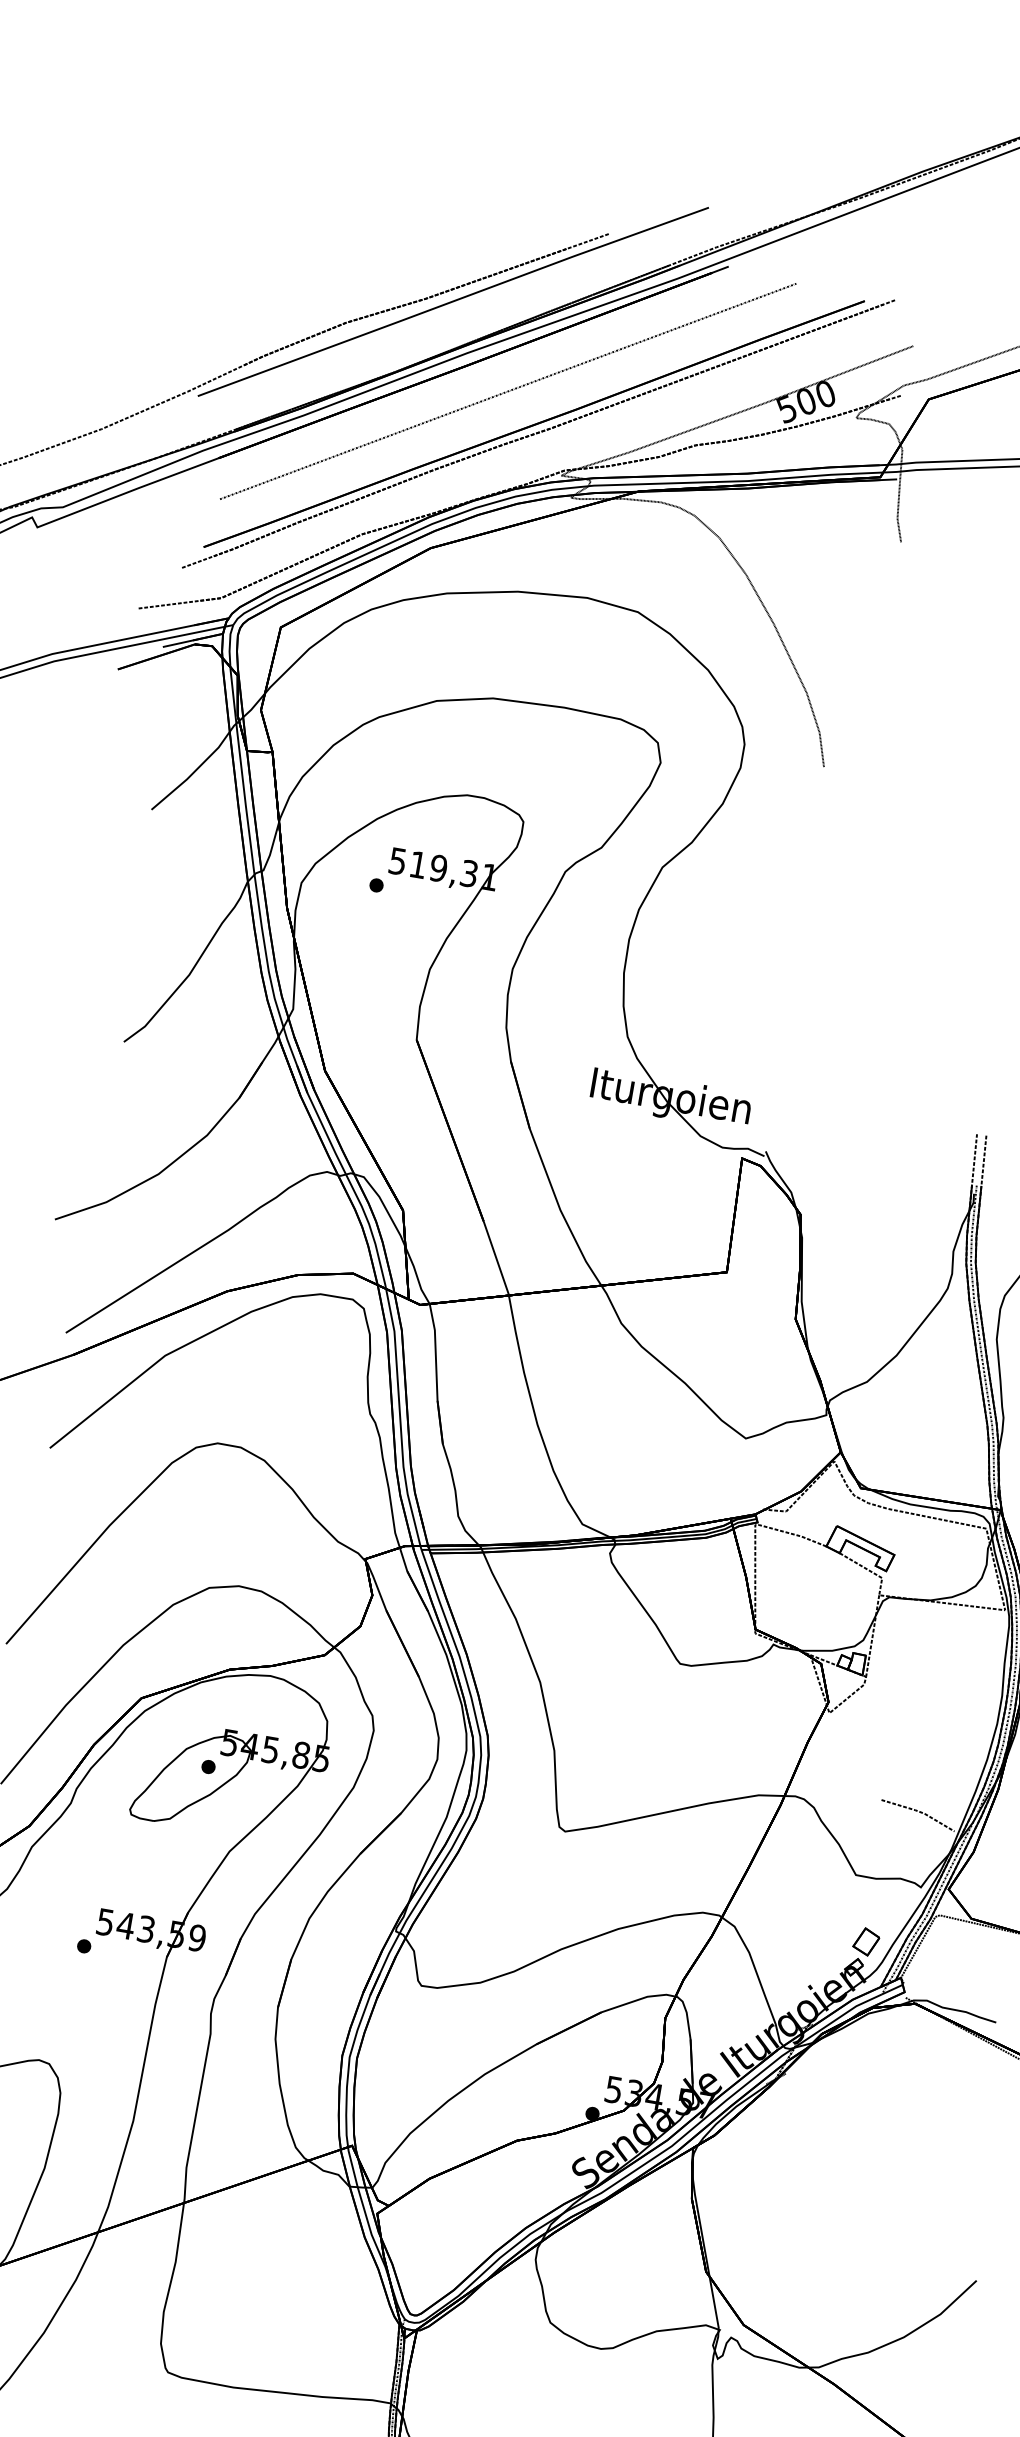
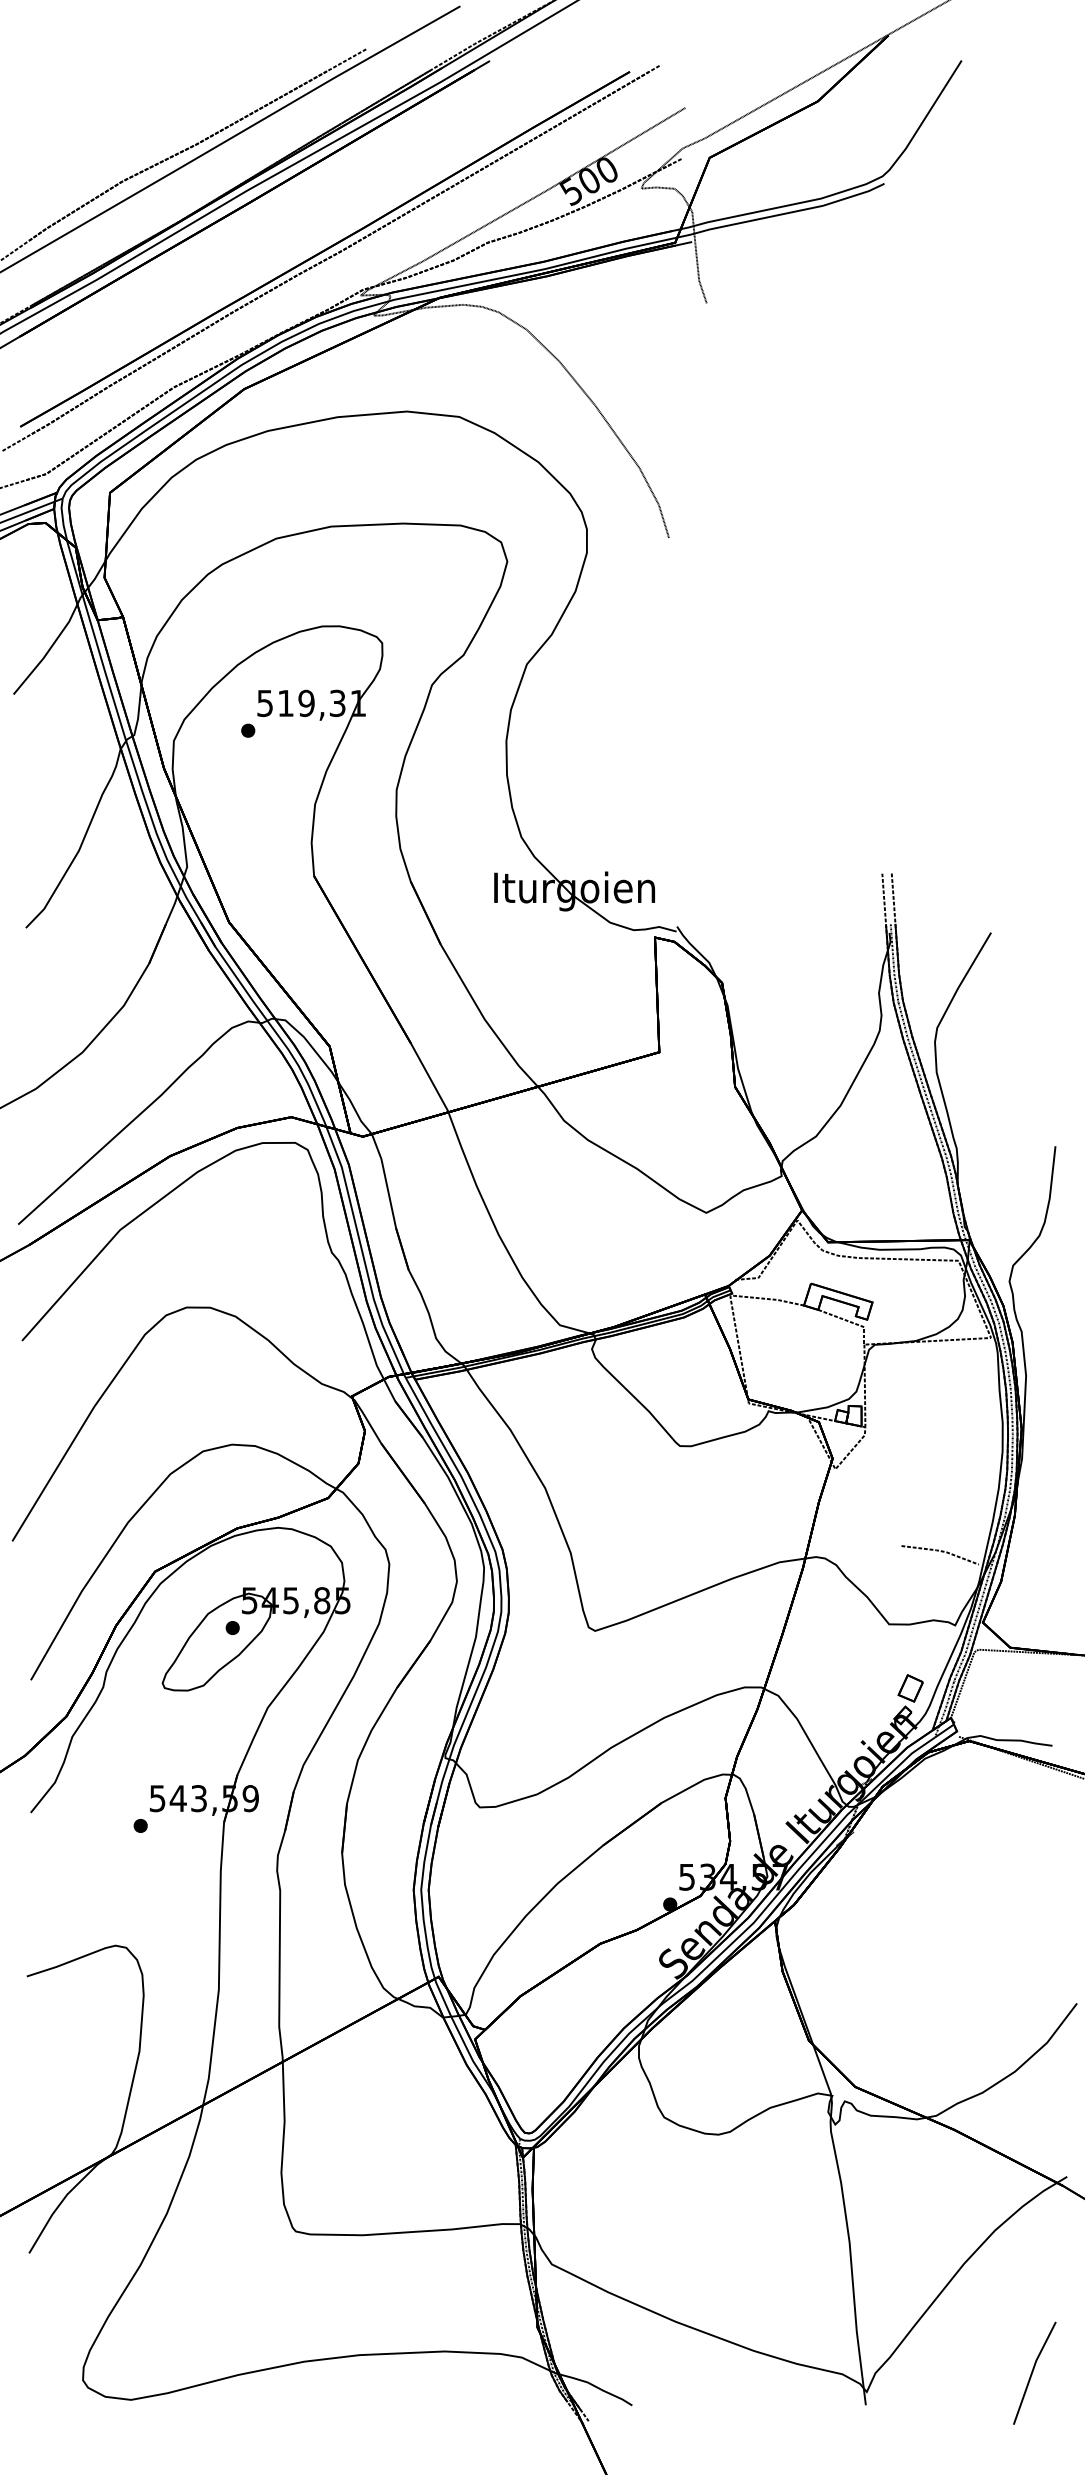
curve: (507, 391) -> (293, 221), removed

